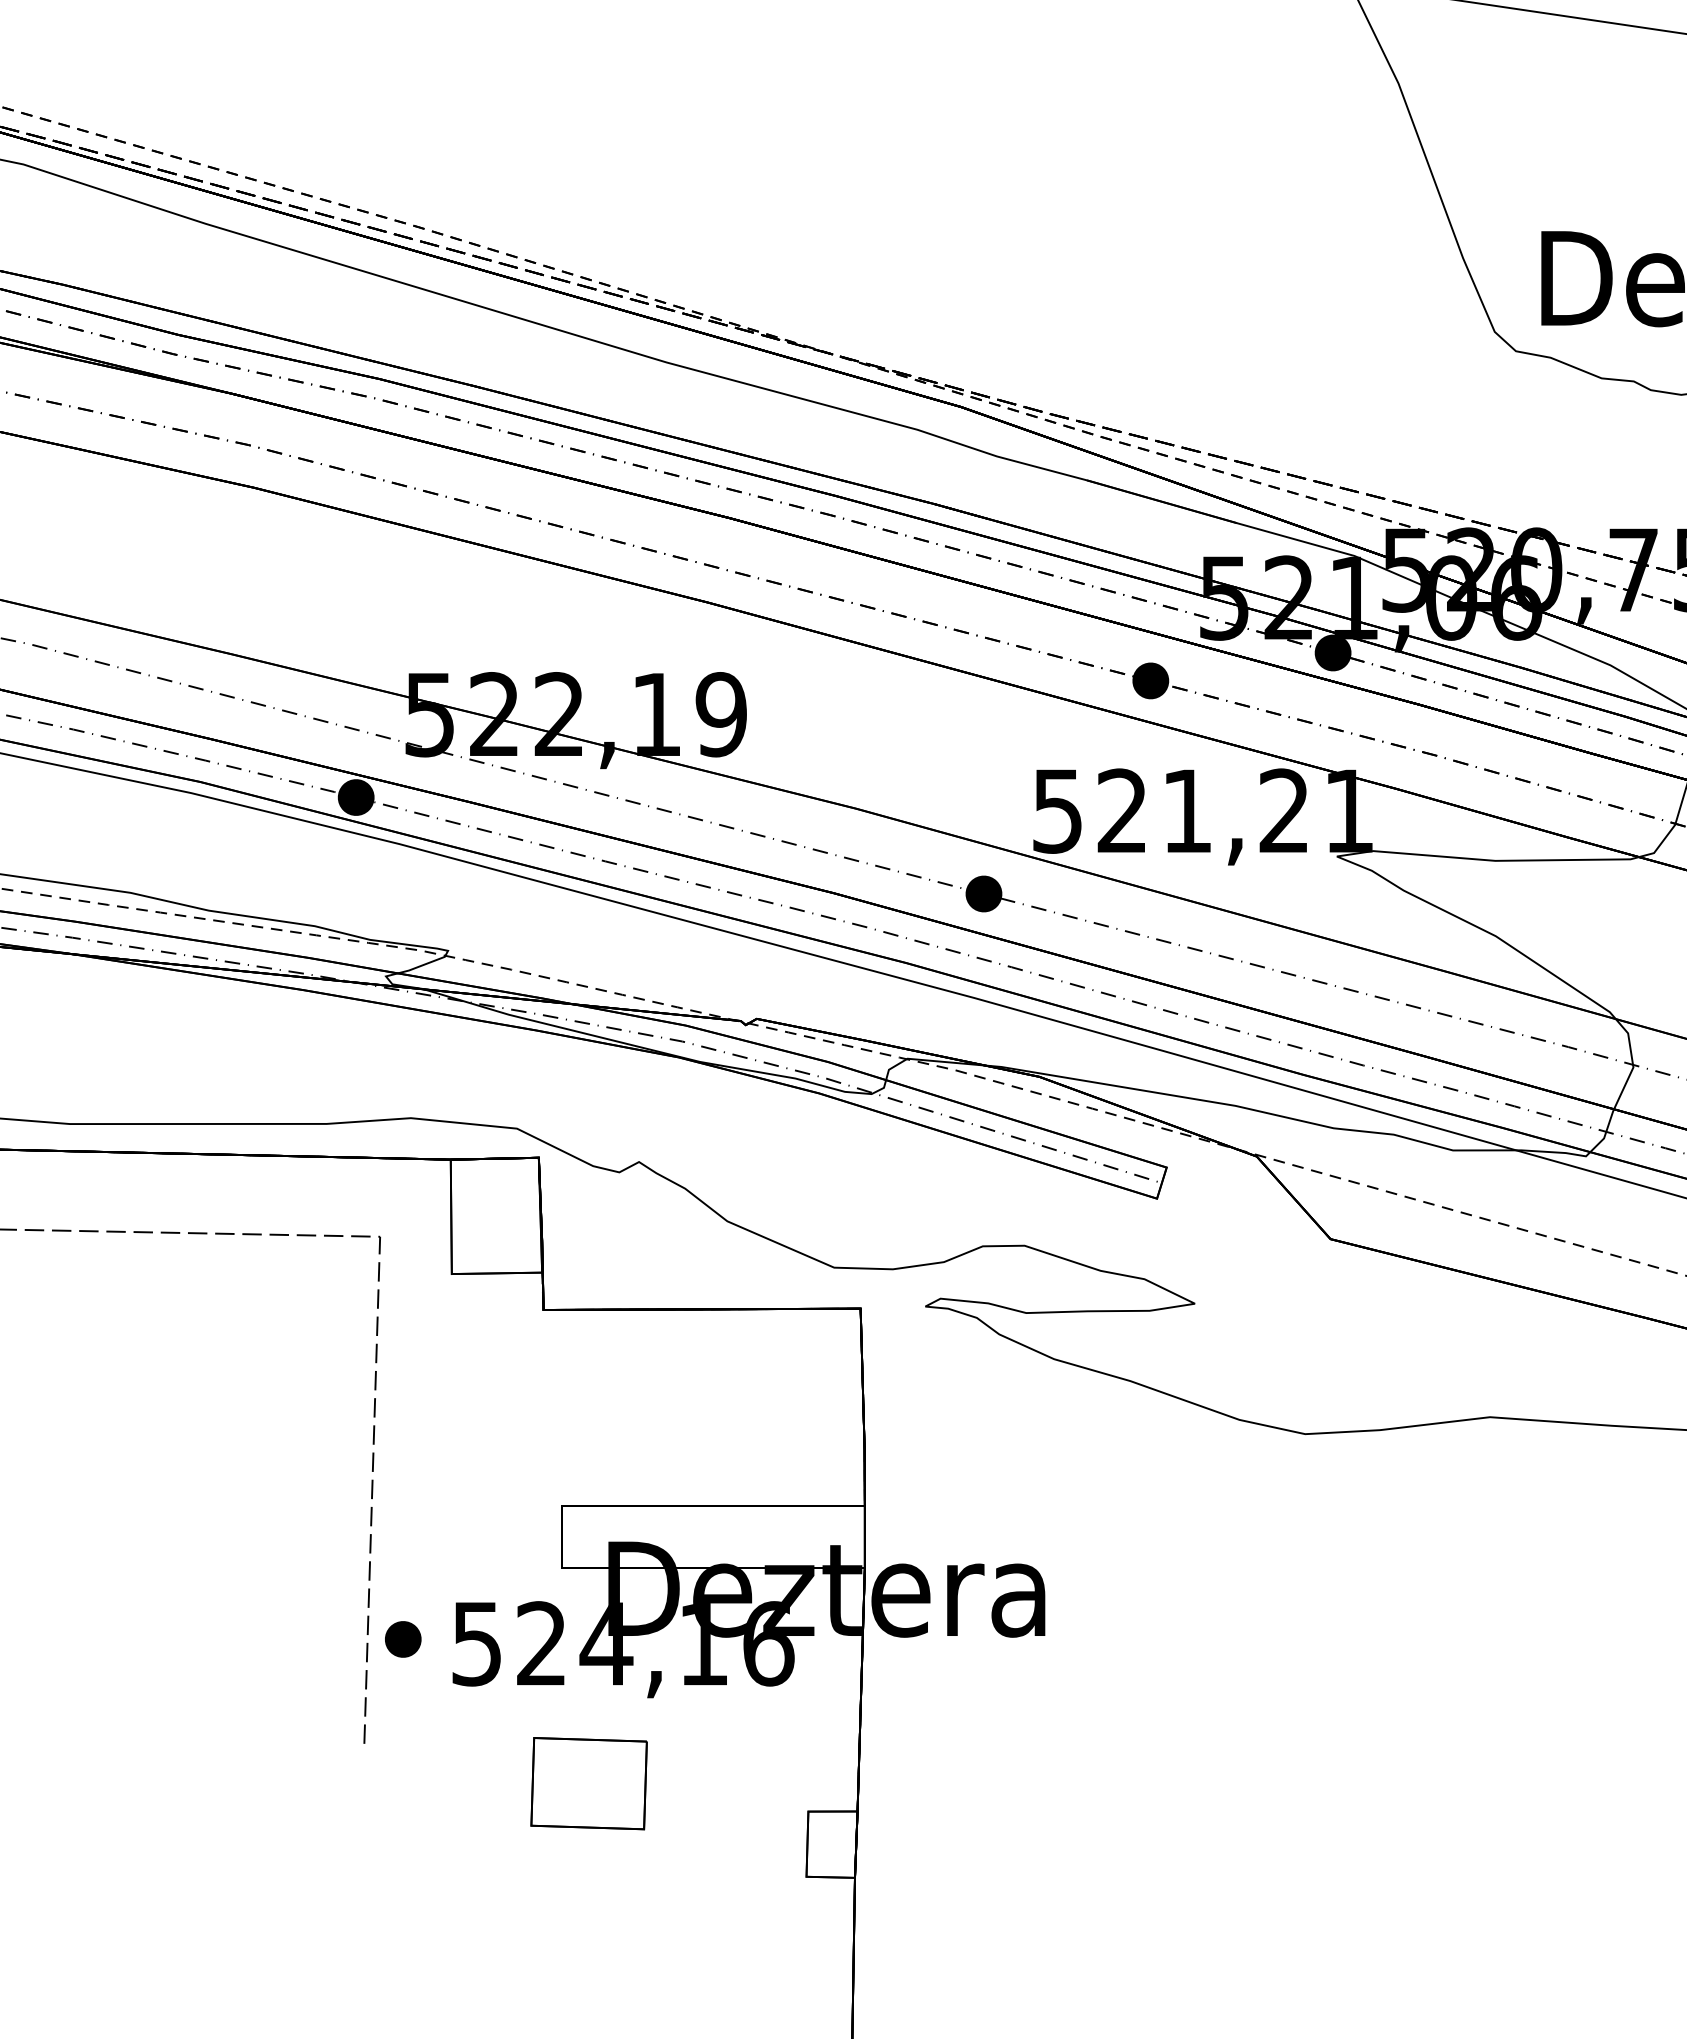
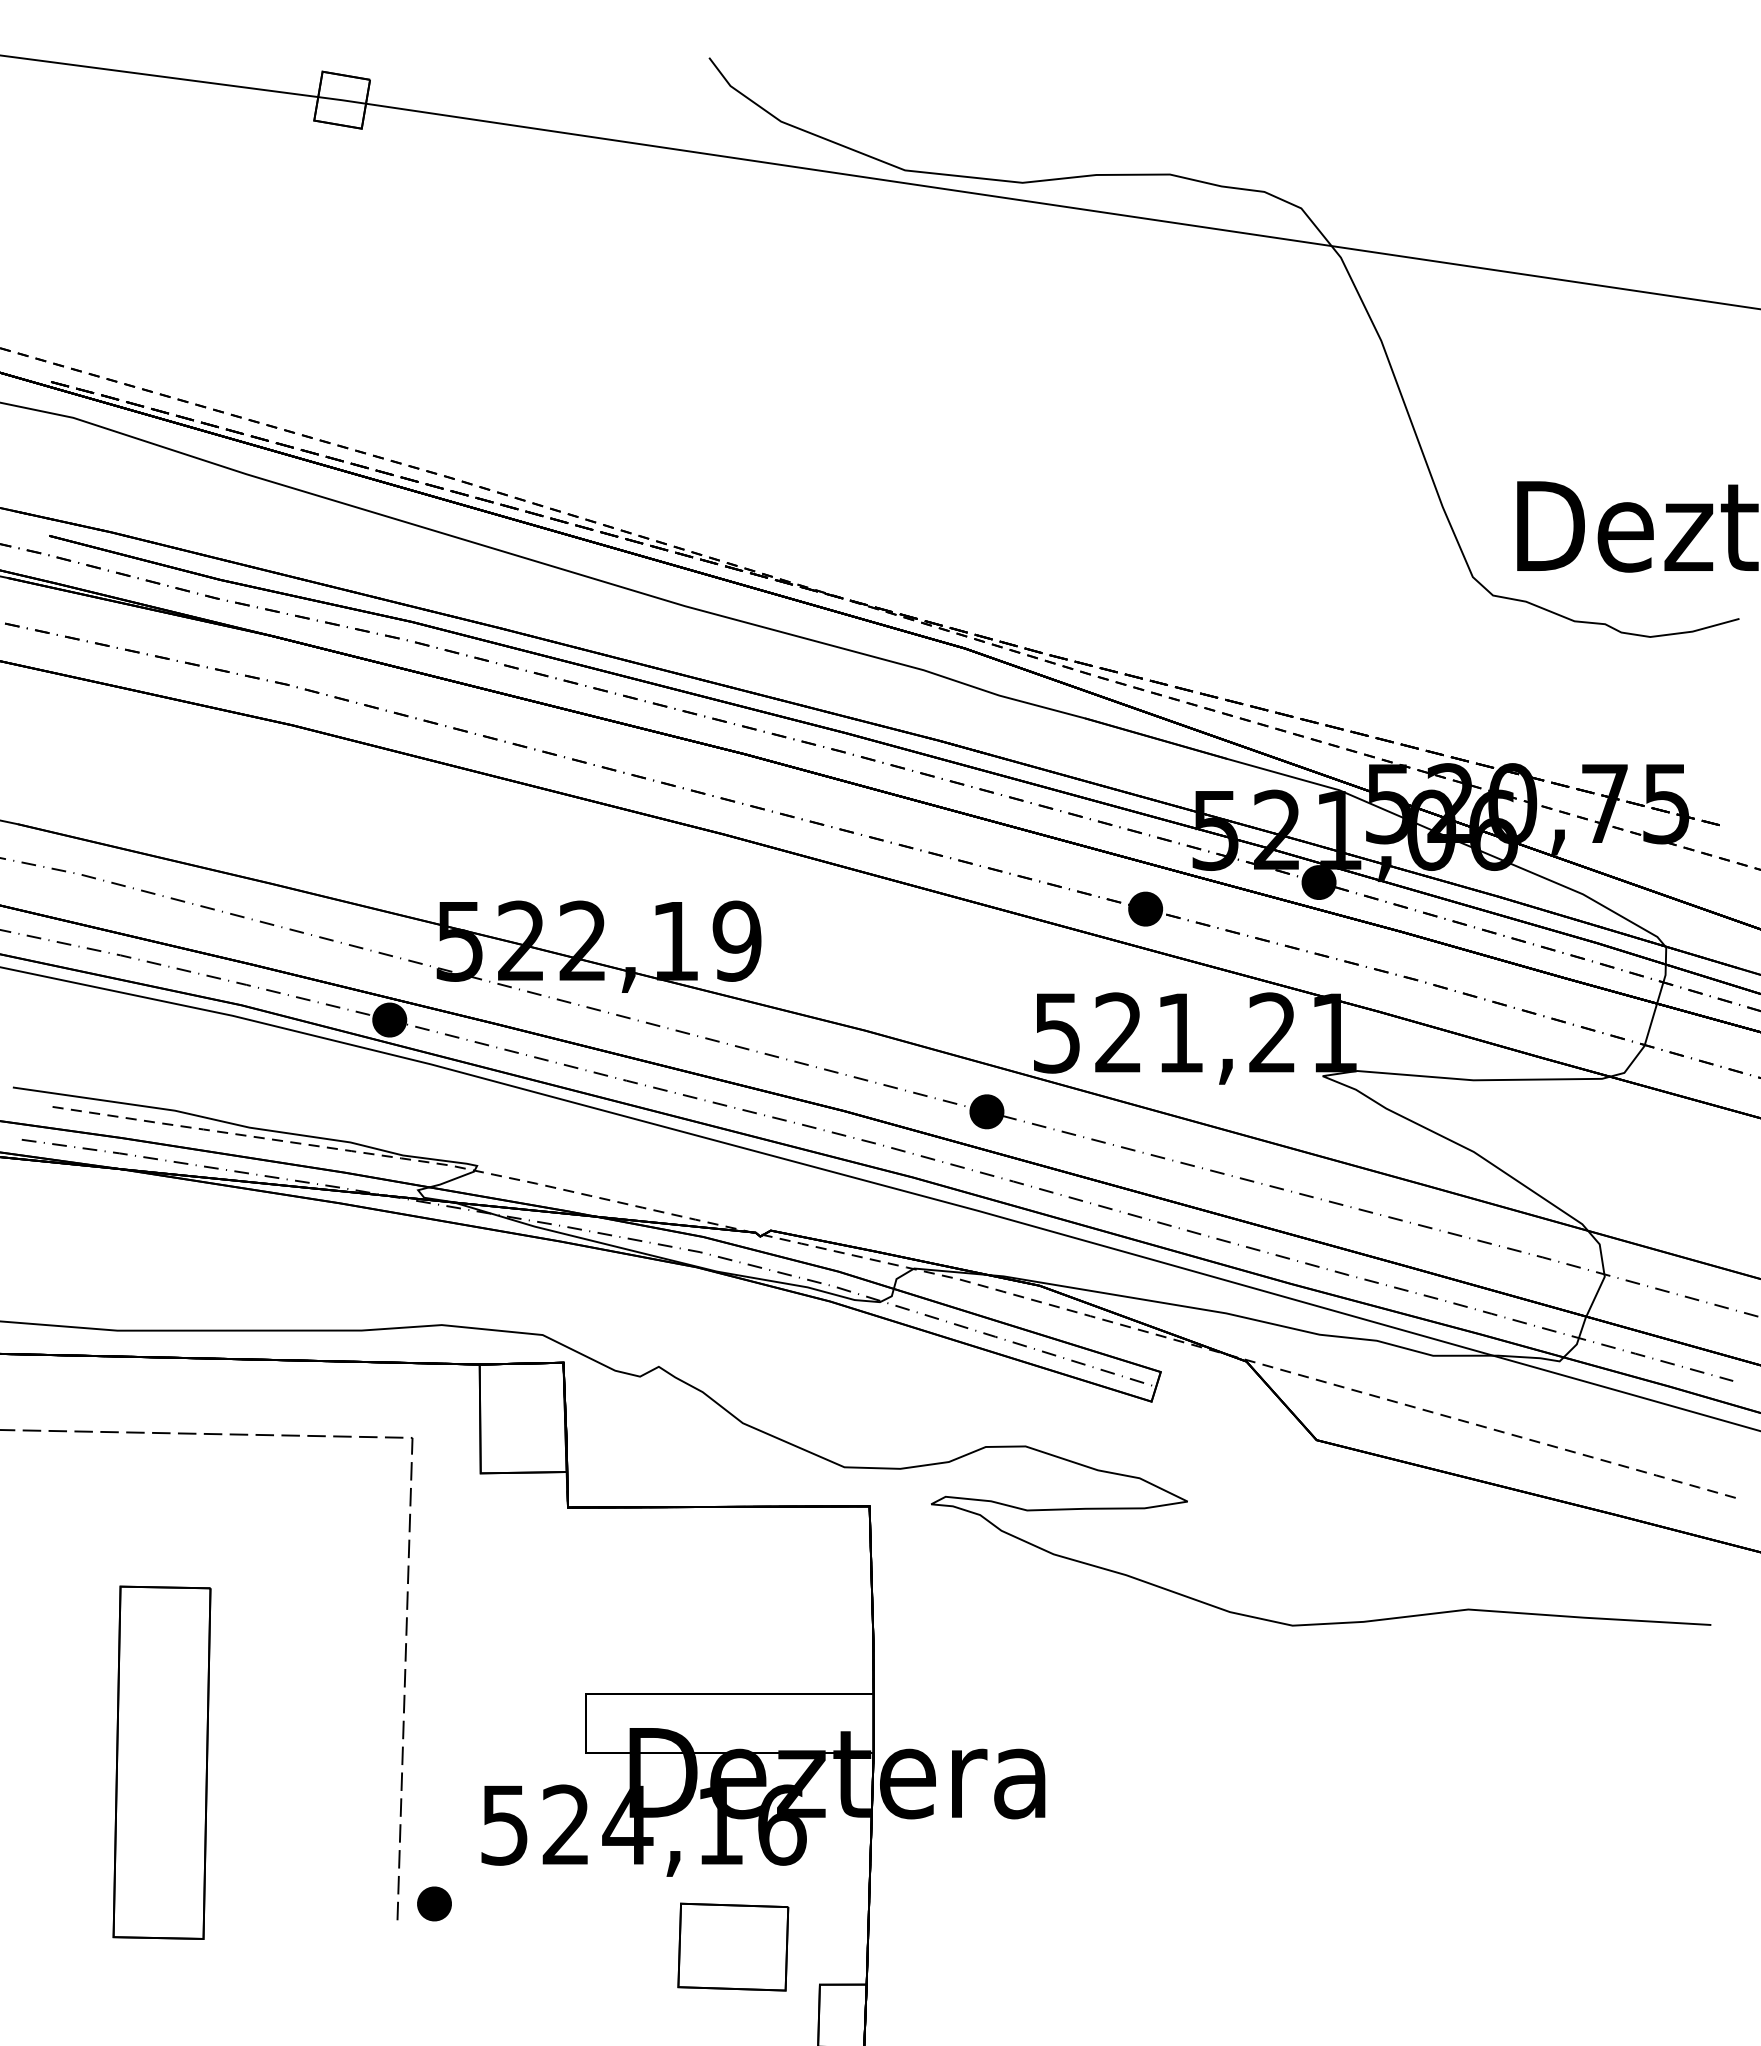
part: (116, 1577) -> (161, 1762), added
part: (403, 1638) -> (434, 1903), moved
part: (589, 1782) -> (733, 1946), moved

